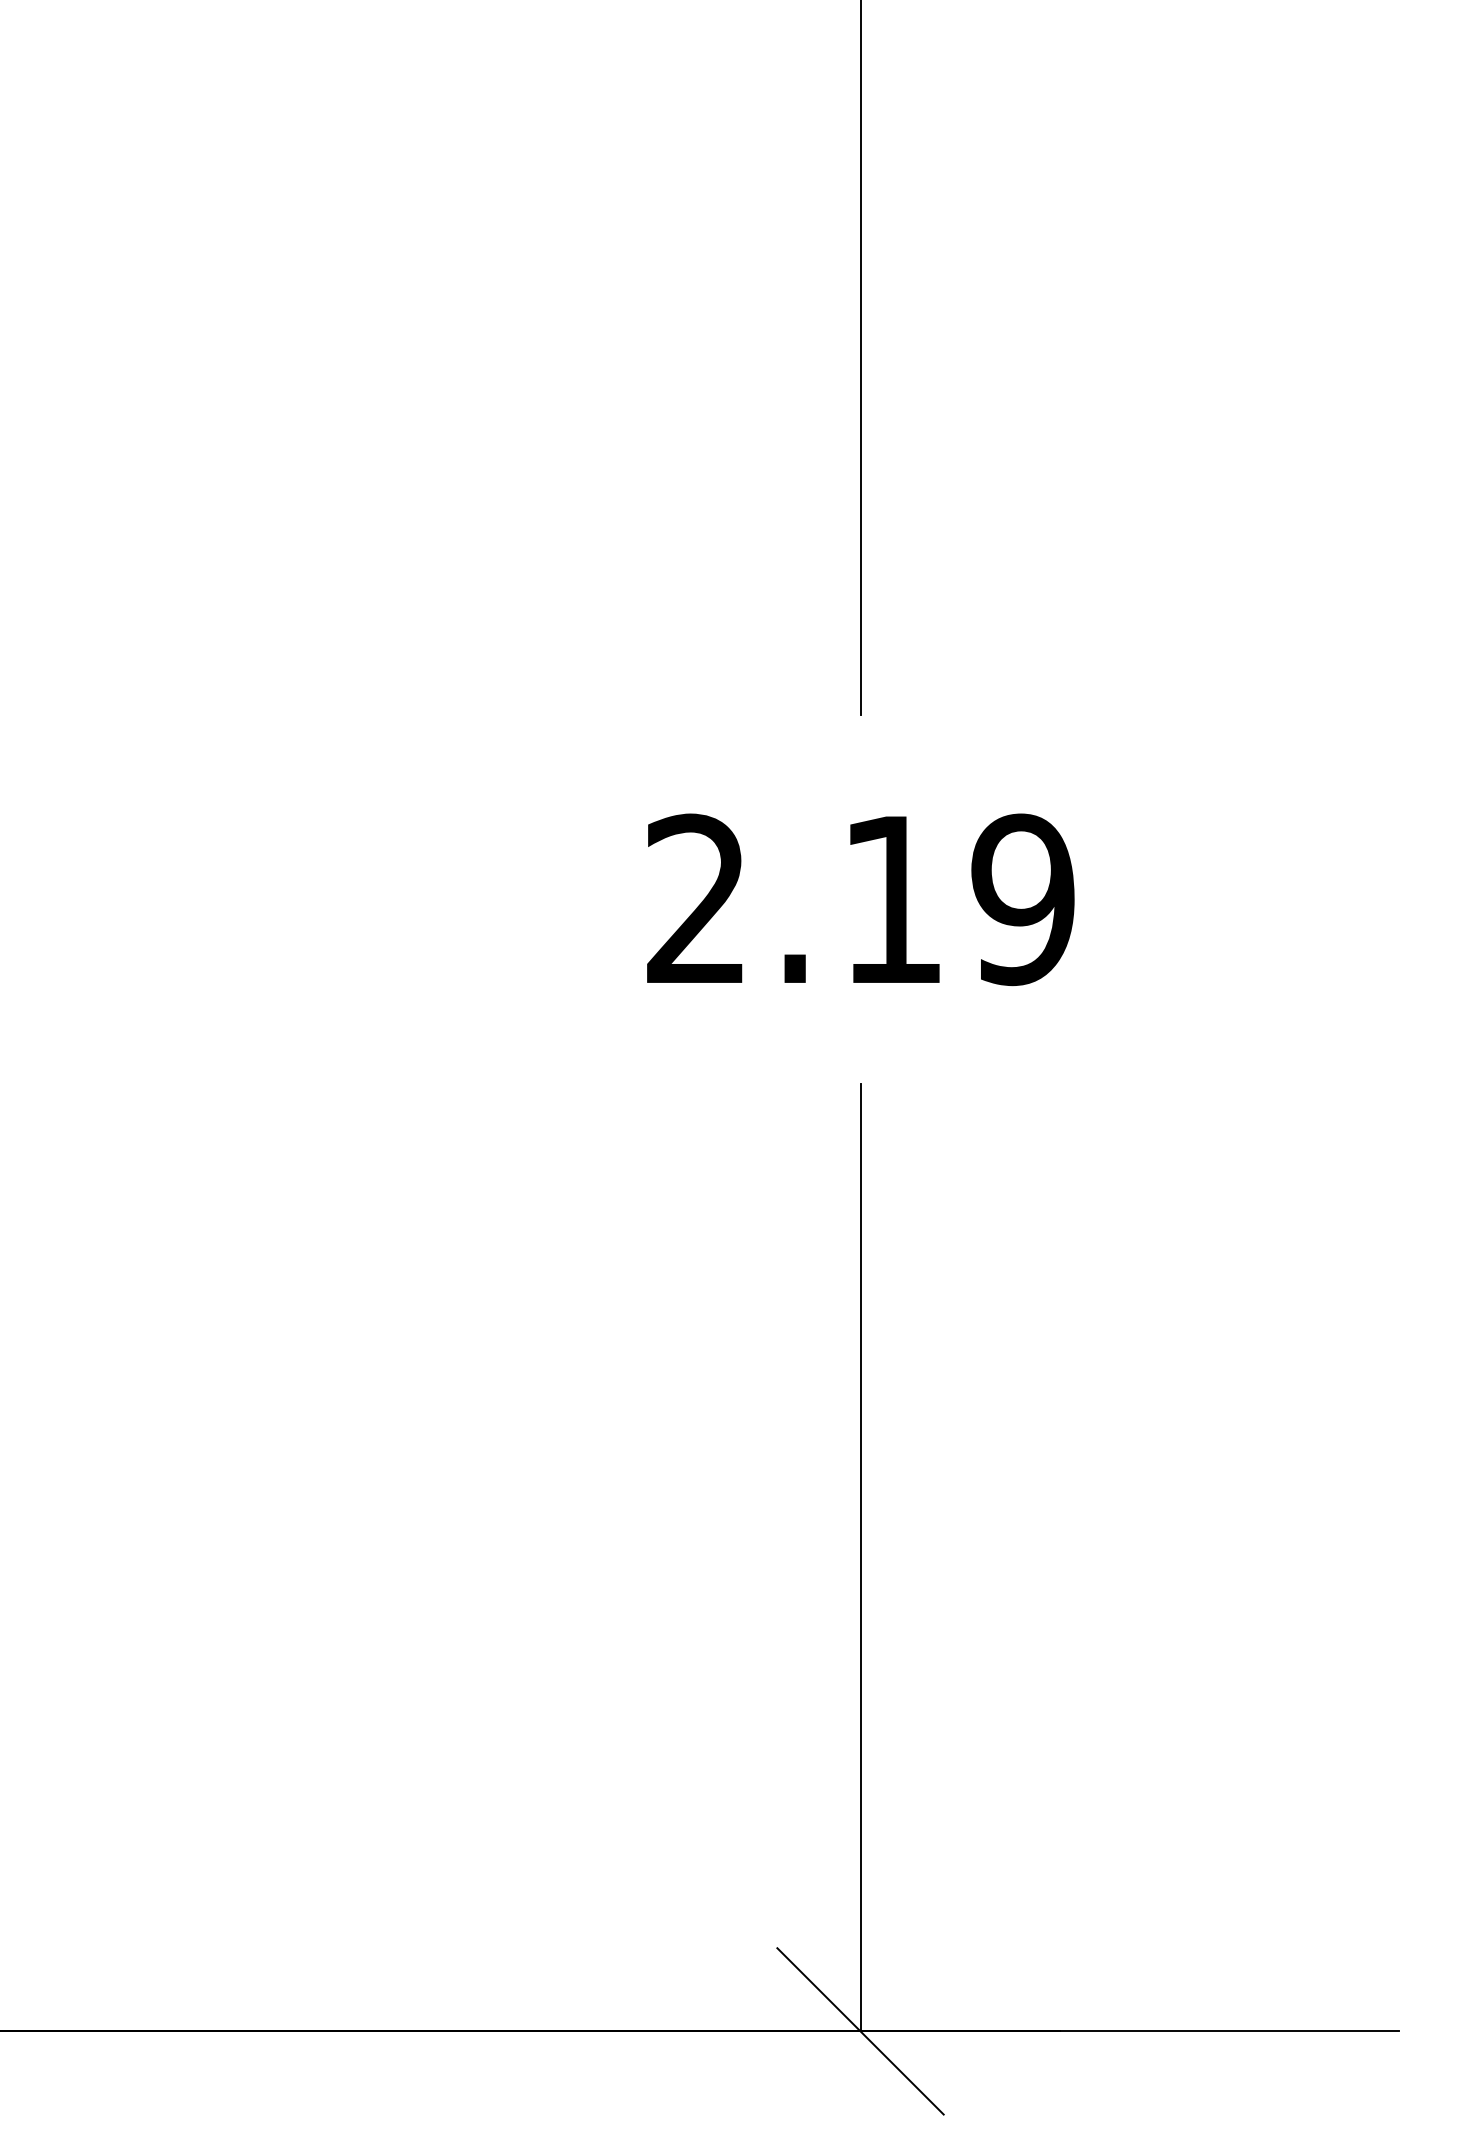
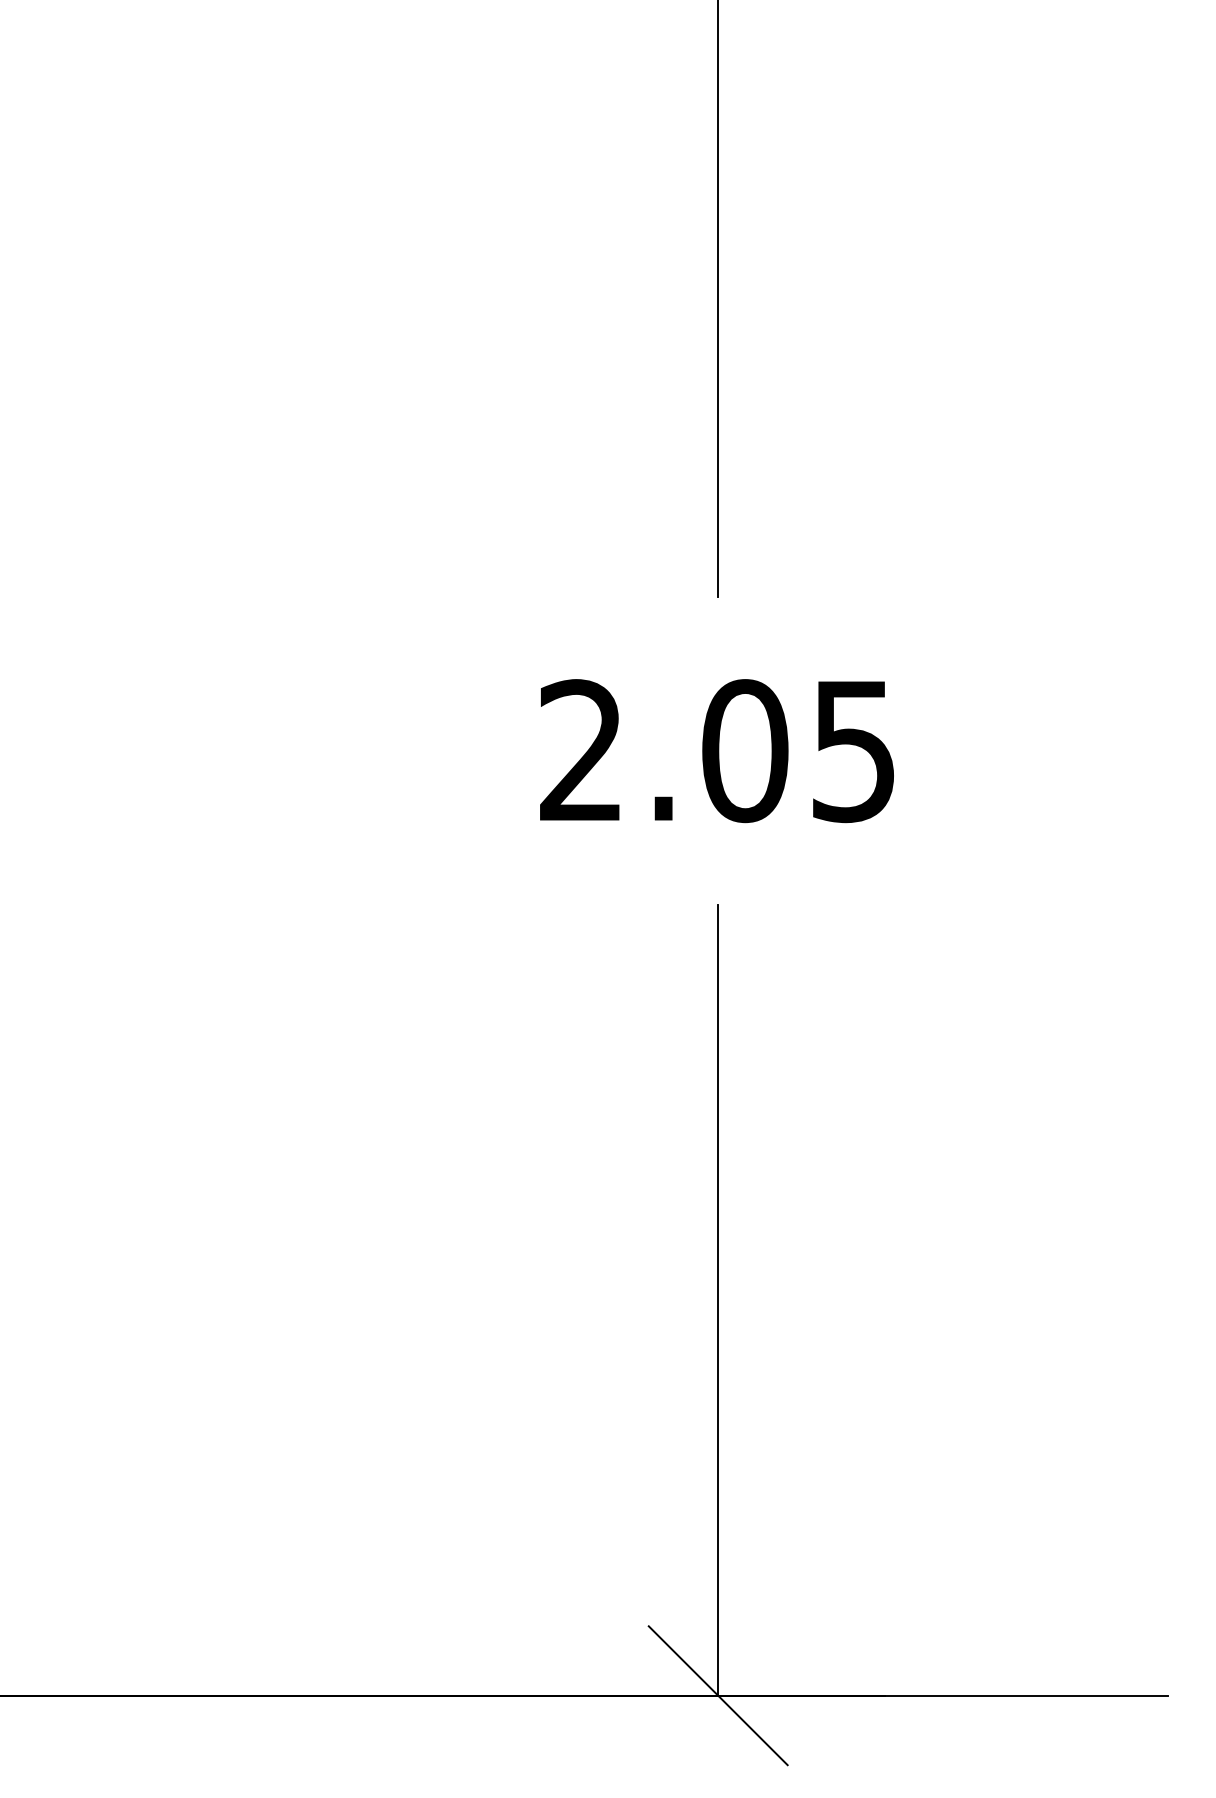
text: (957, 900) -> (799, 751), 2.19 -> 2.05

